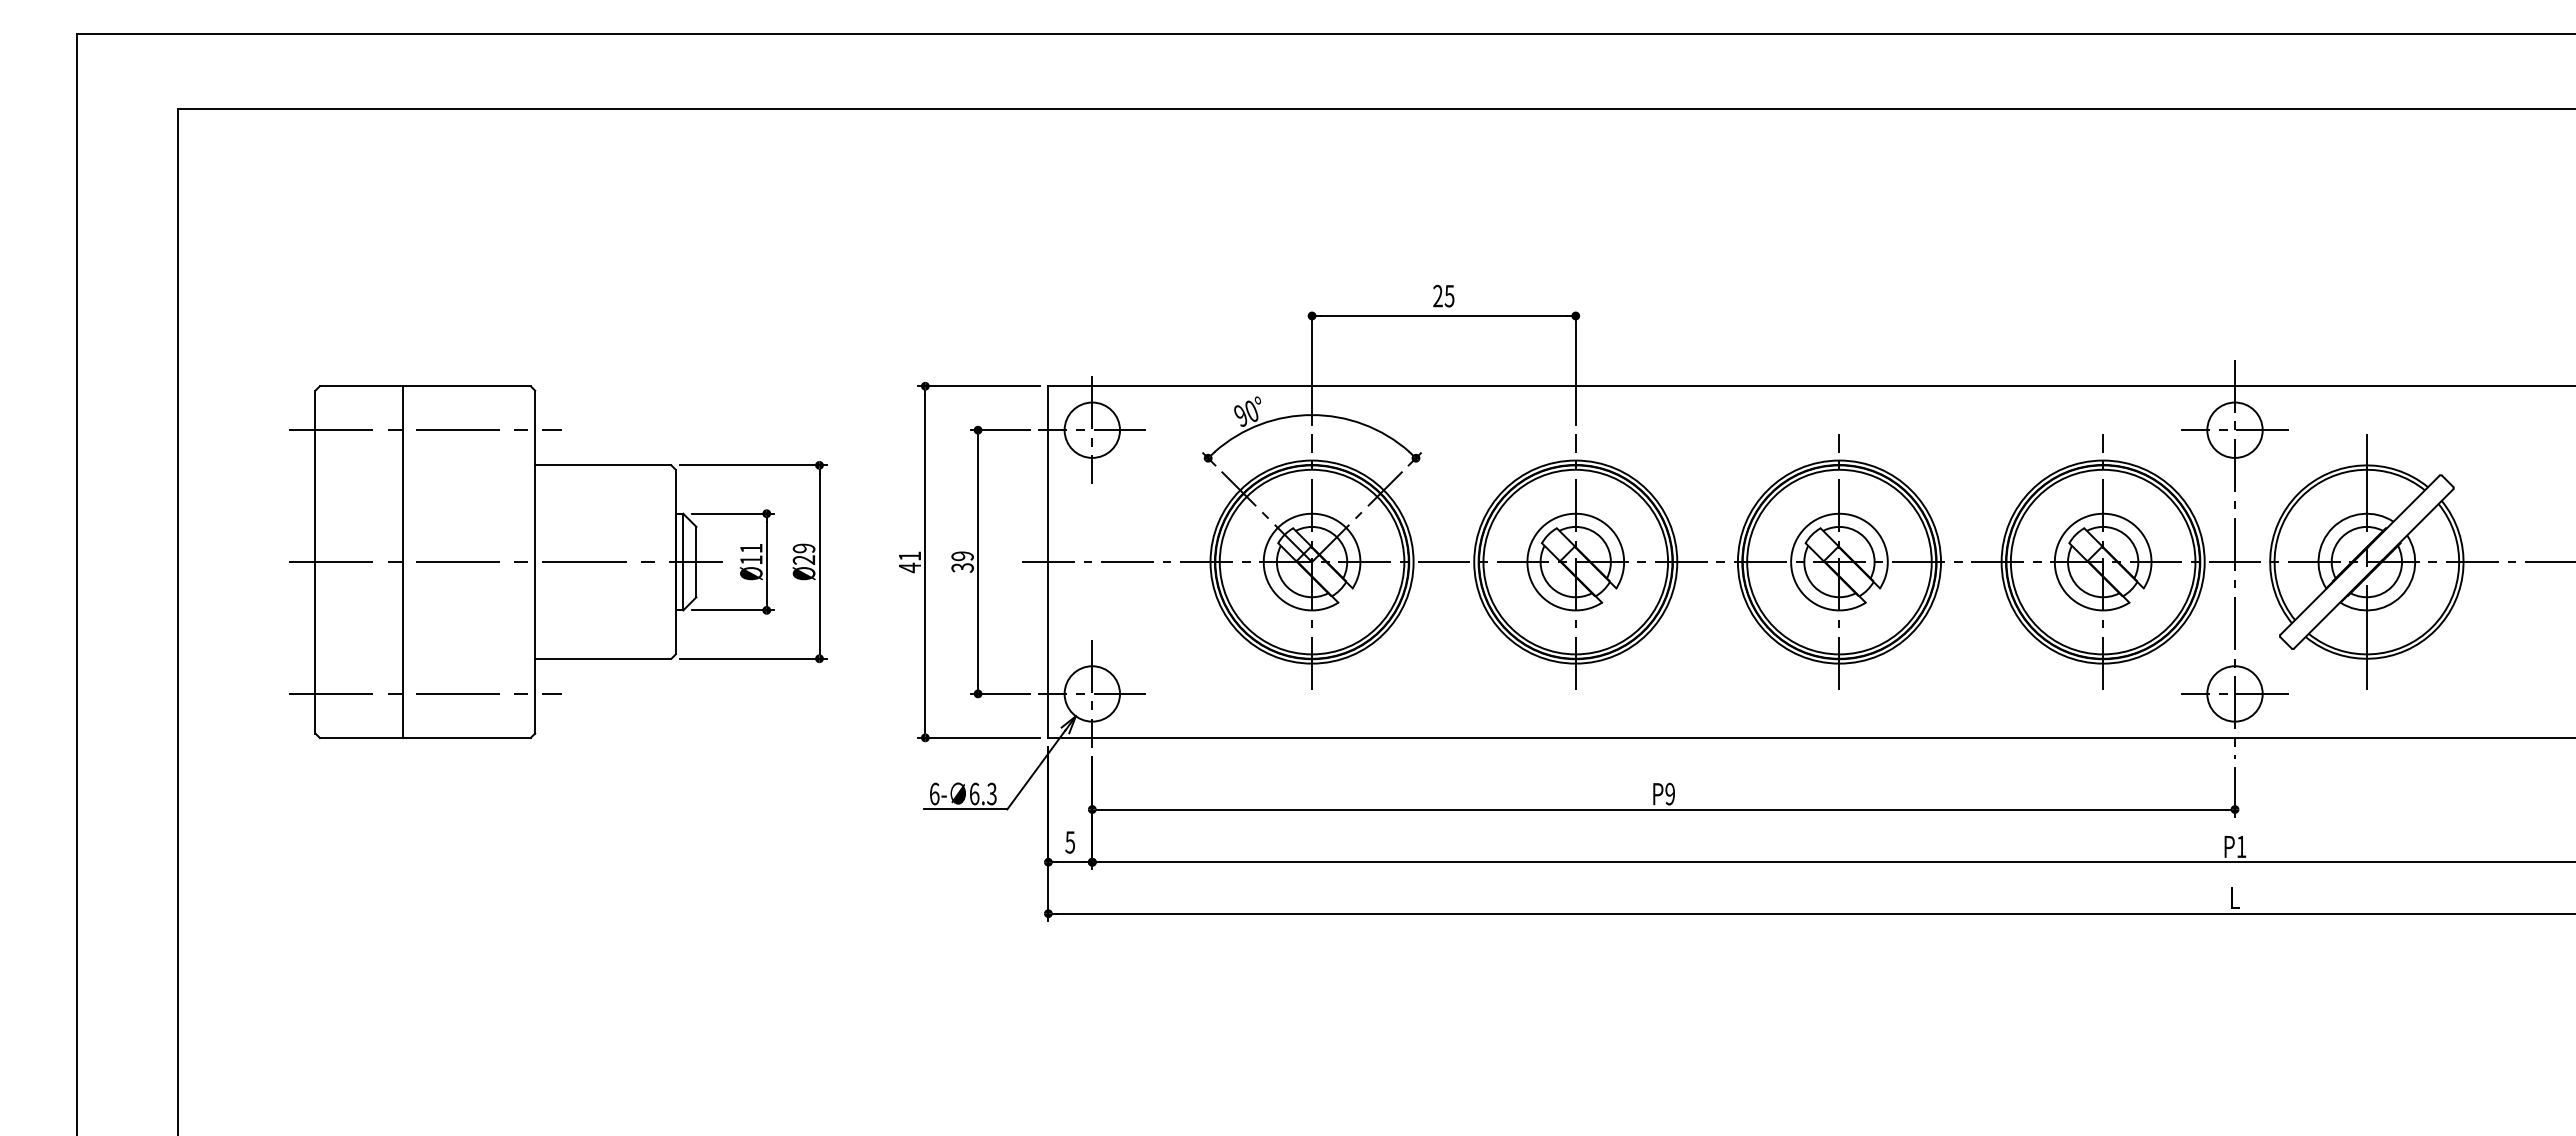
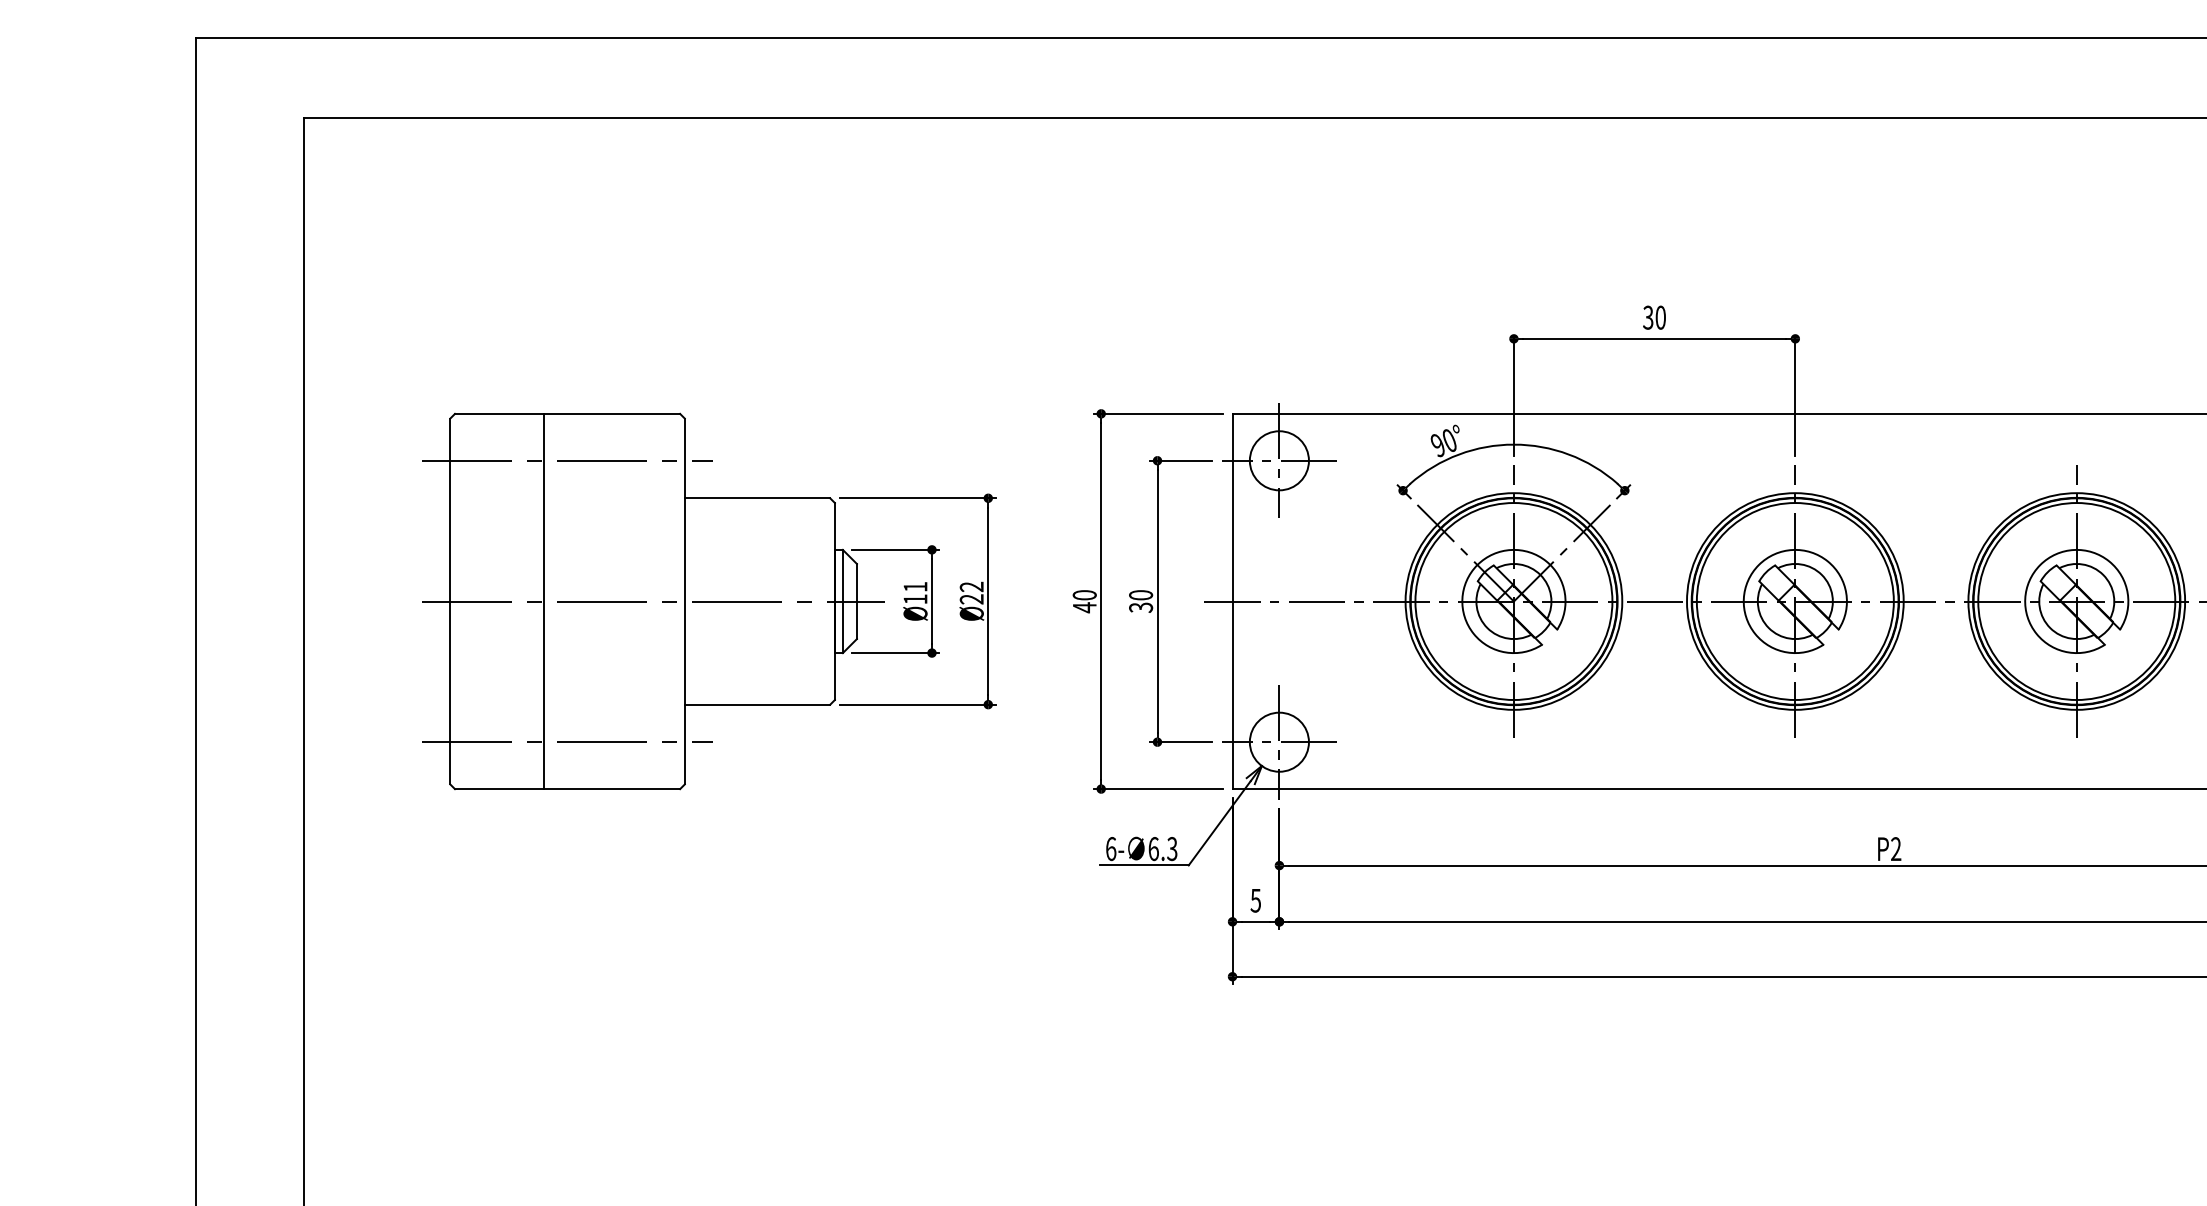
text: (1443, 295) -> (1654, 317), 25 -> 30
text: (804, 548) -> (972, 587), Ø29 -> Ø22
text: (909, 555) -> (1084, 594), 41 -> 40
text: (962, 556) -> (1140, 595), 39 -> 30
text: (1669, 794) -> (1895, 849), P9 -> P2

